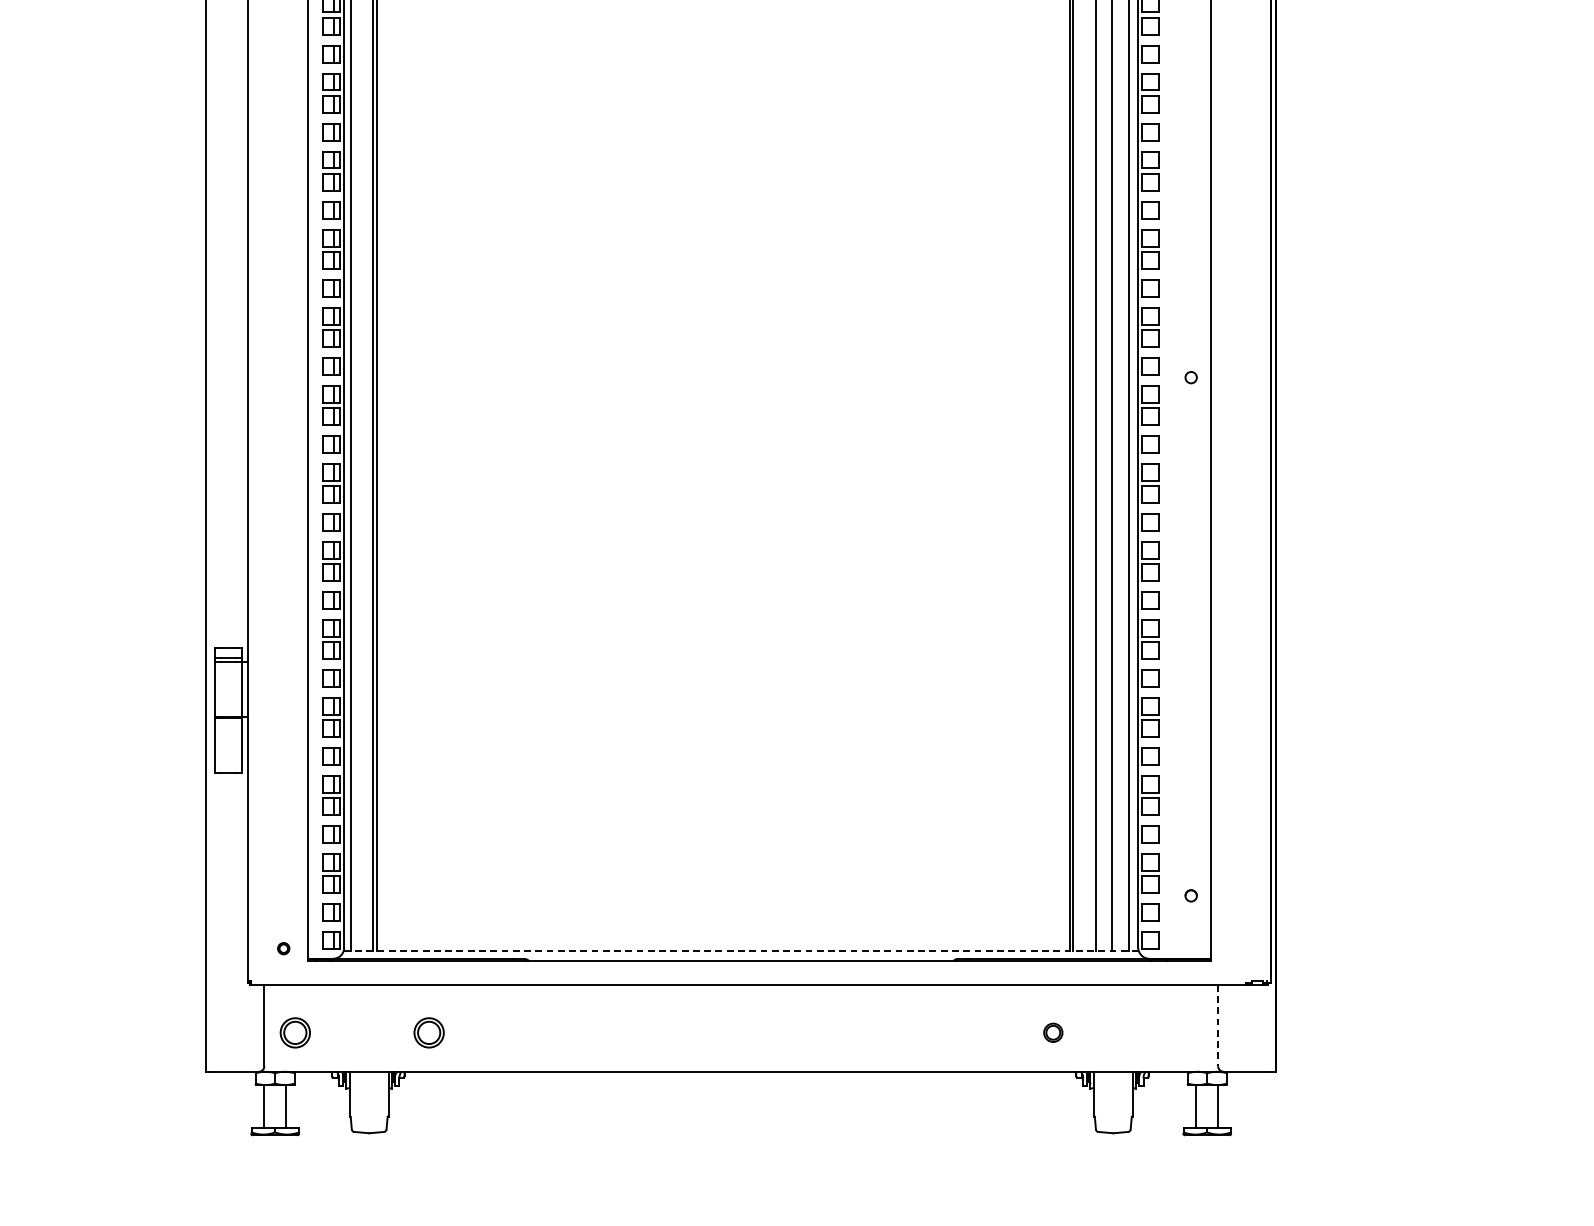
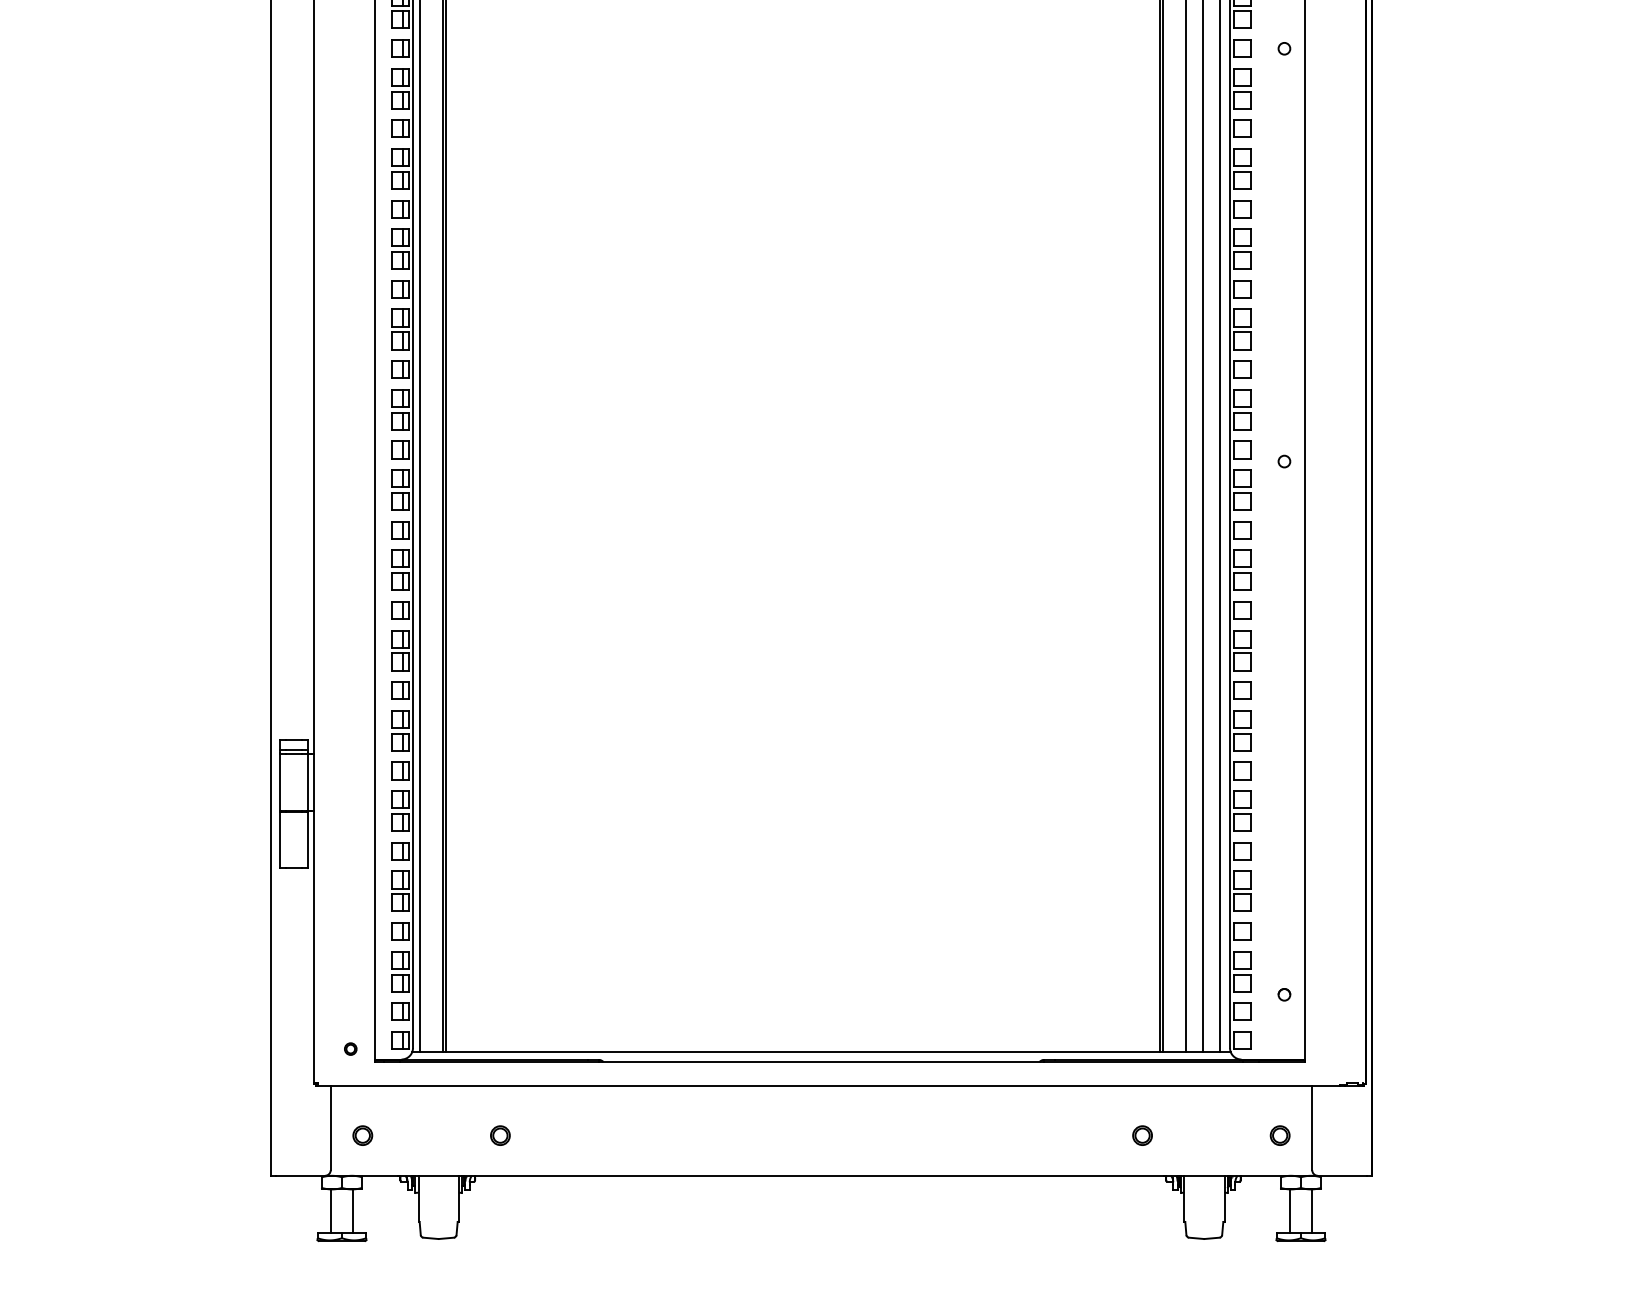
line: (741, 950) -> (821, 1051), dashed -> solid
line: (1218, 1025) -> (1312, 1128), dashed -> solid
part: (295, 1032) -> (362, 1135), size x0.62
part: (429, 1032) -> (500, 1135), size x0.62
part: (1186, 1032) -> (1279, 1135), added

